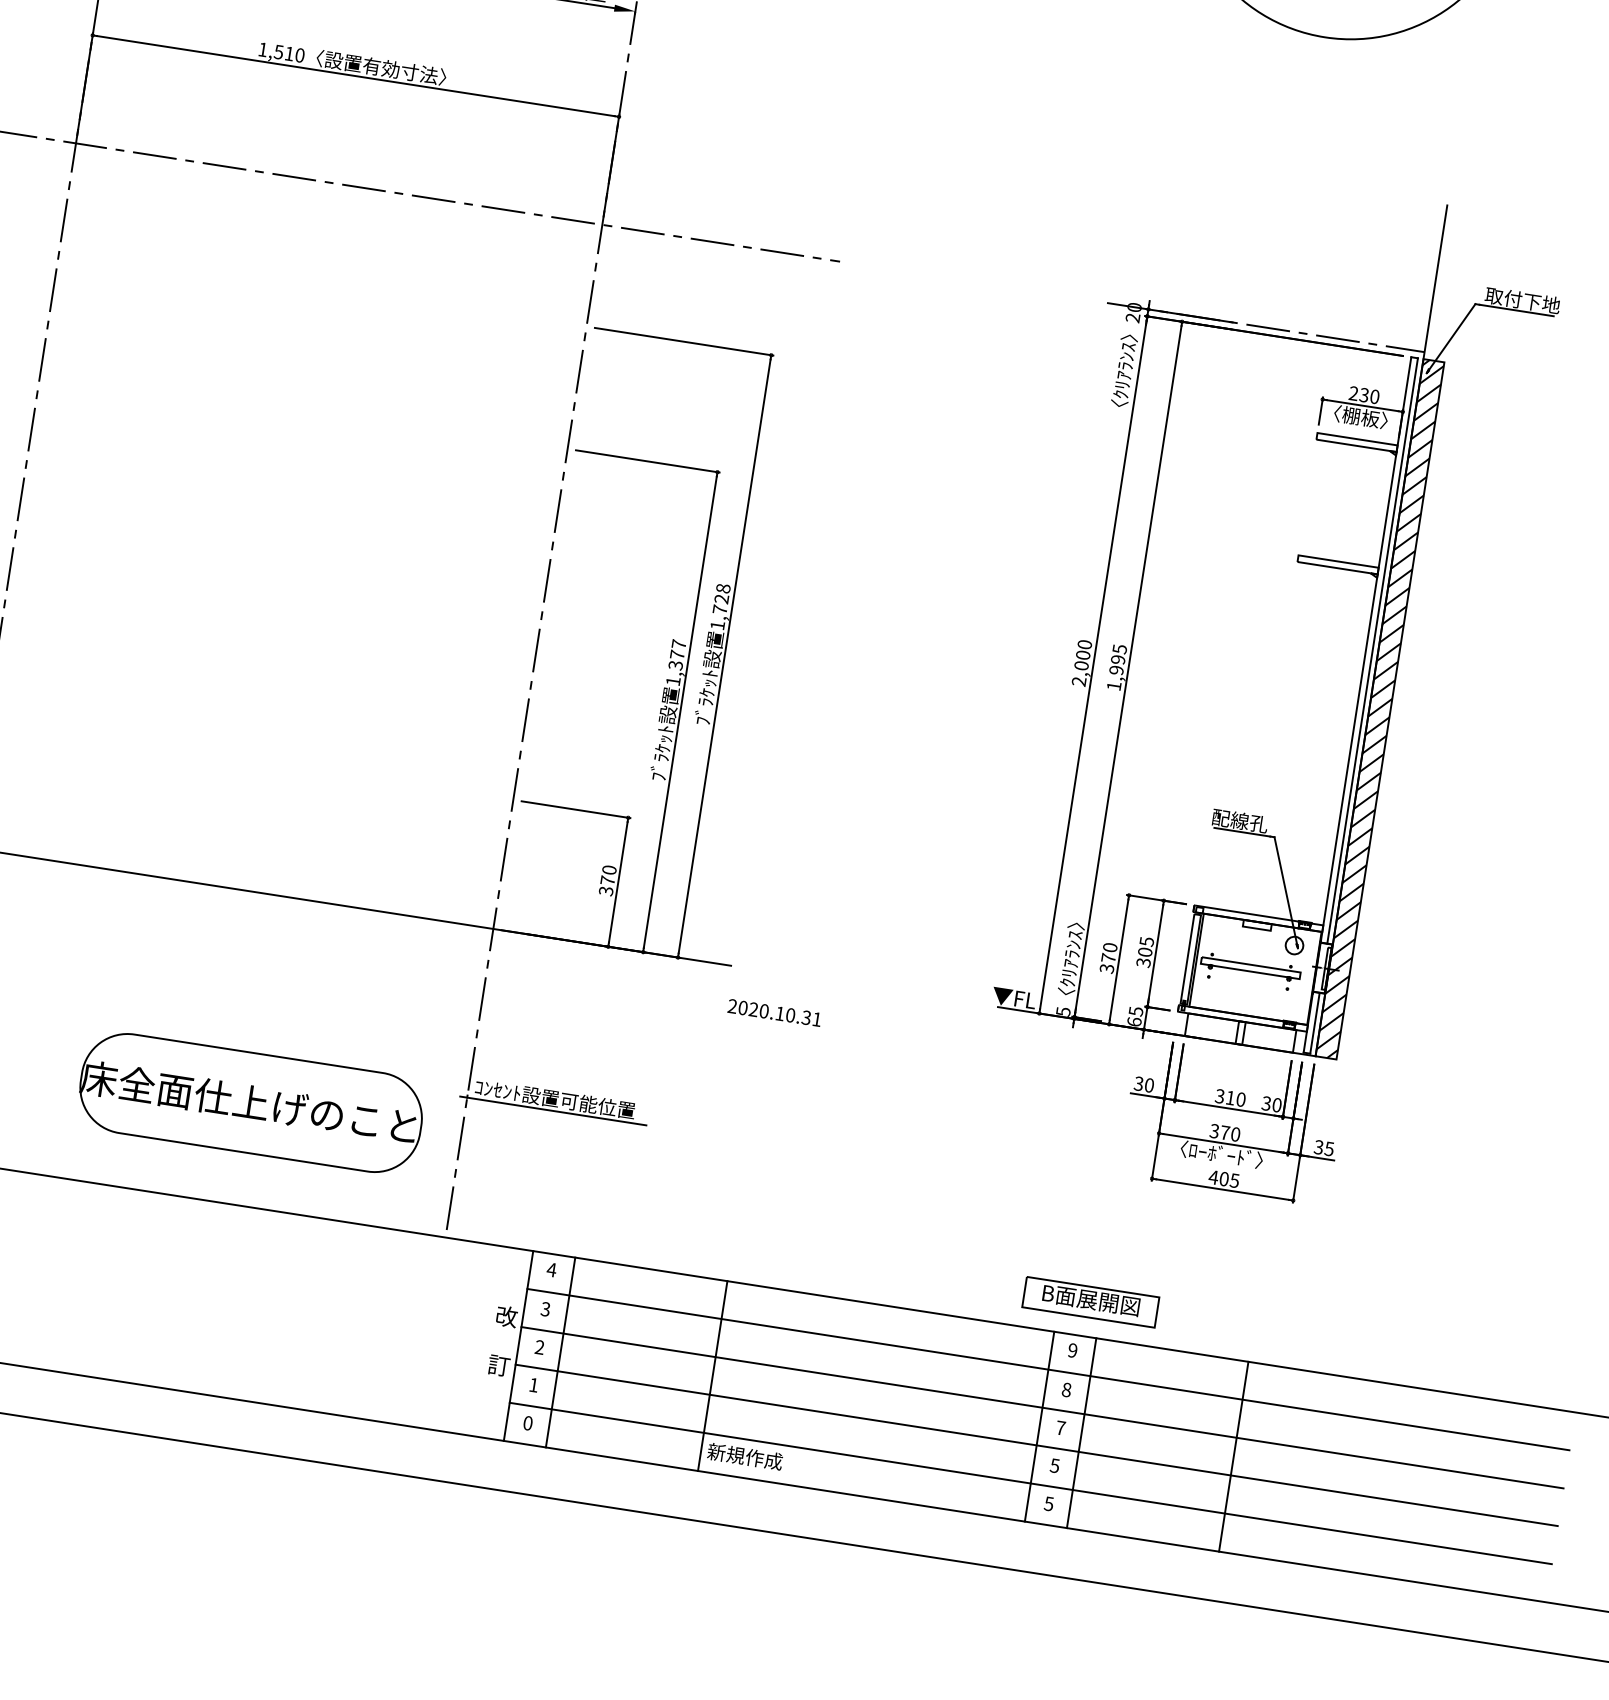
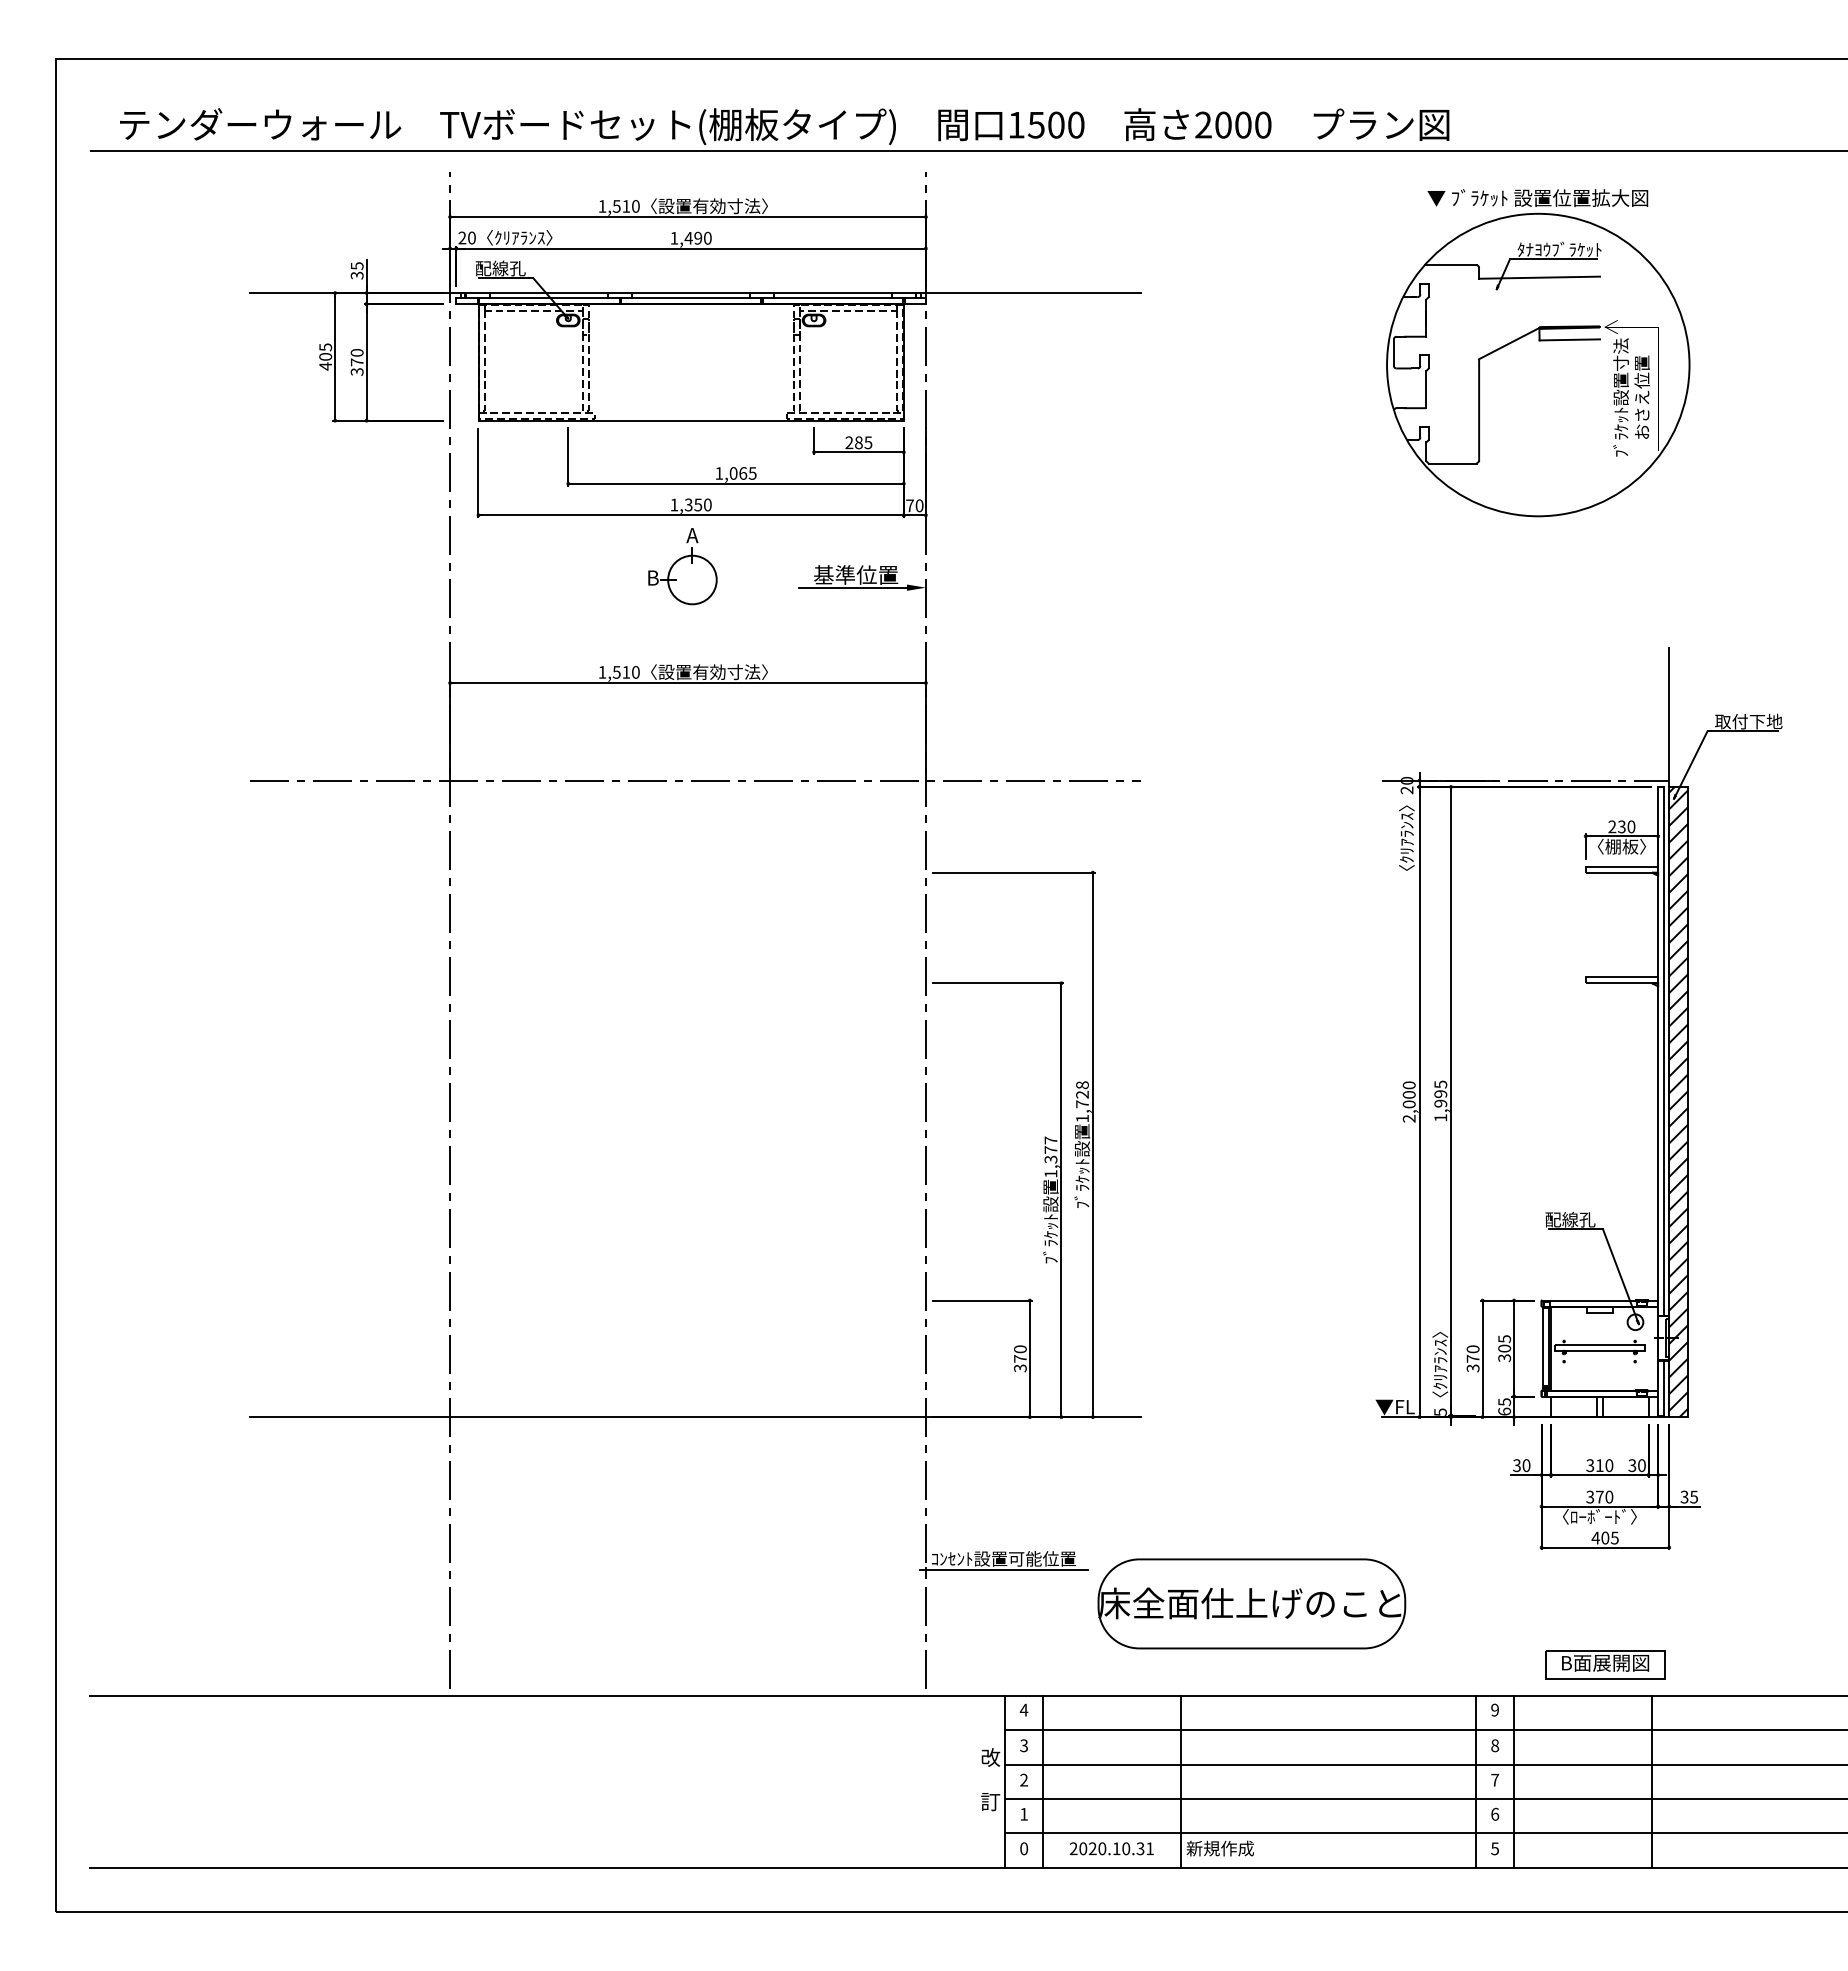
text: (774, 1012) -> (1111, 1848), moved
part: (250, 1102) -> (1251, 1603), moved
part: (1091, 1301) -> (1605, 1664), moved
text: (1055, 1464) -> (1495, 1813), 5 -> 6

